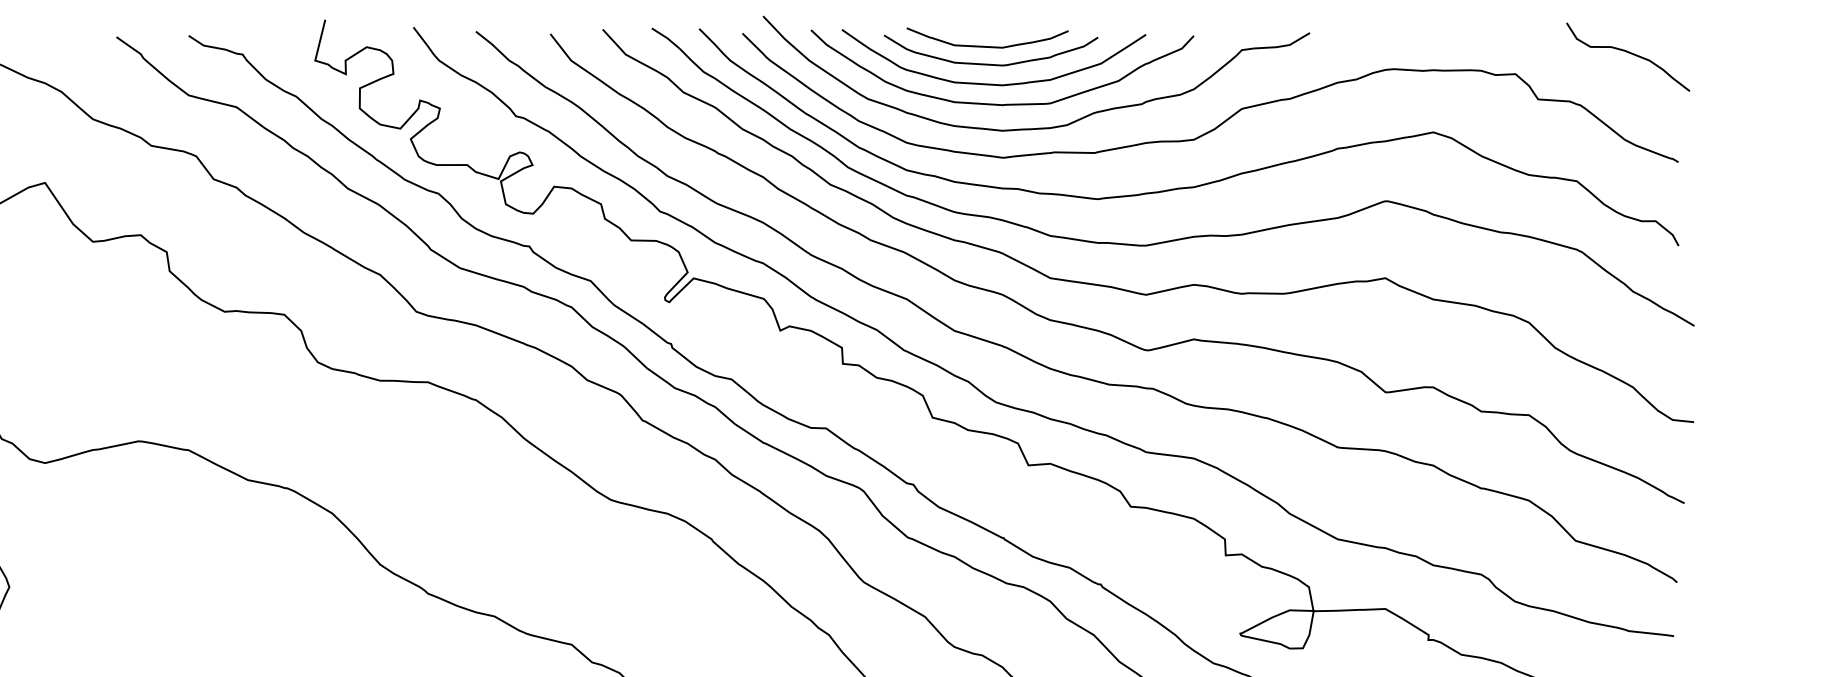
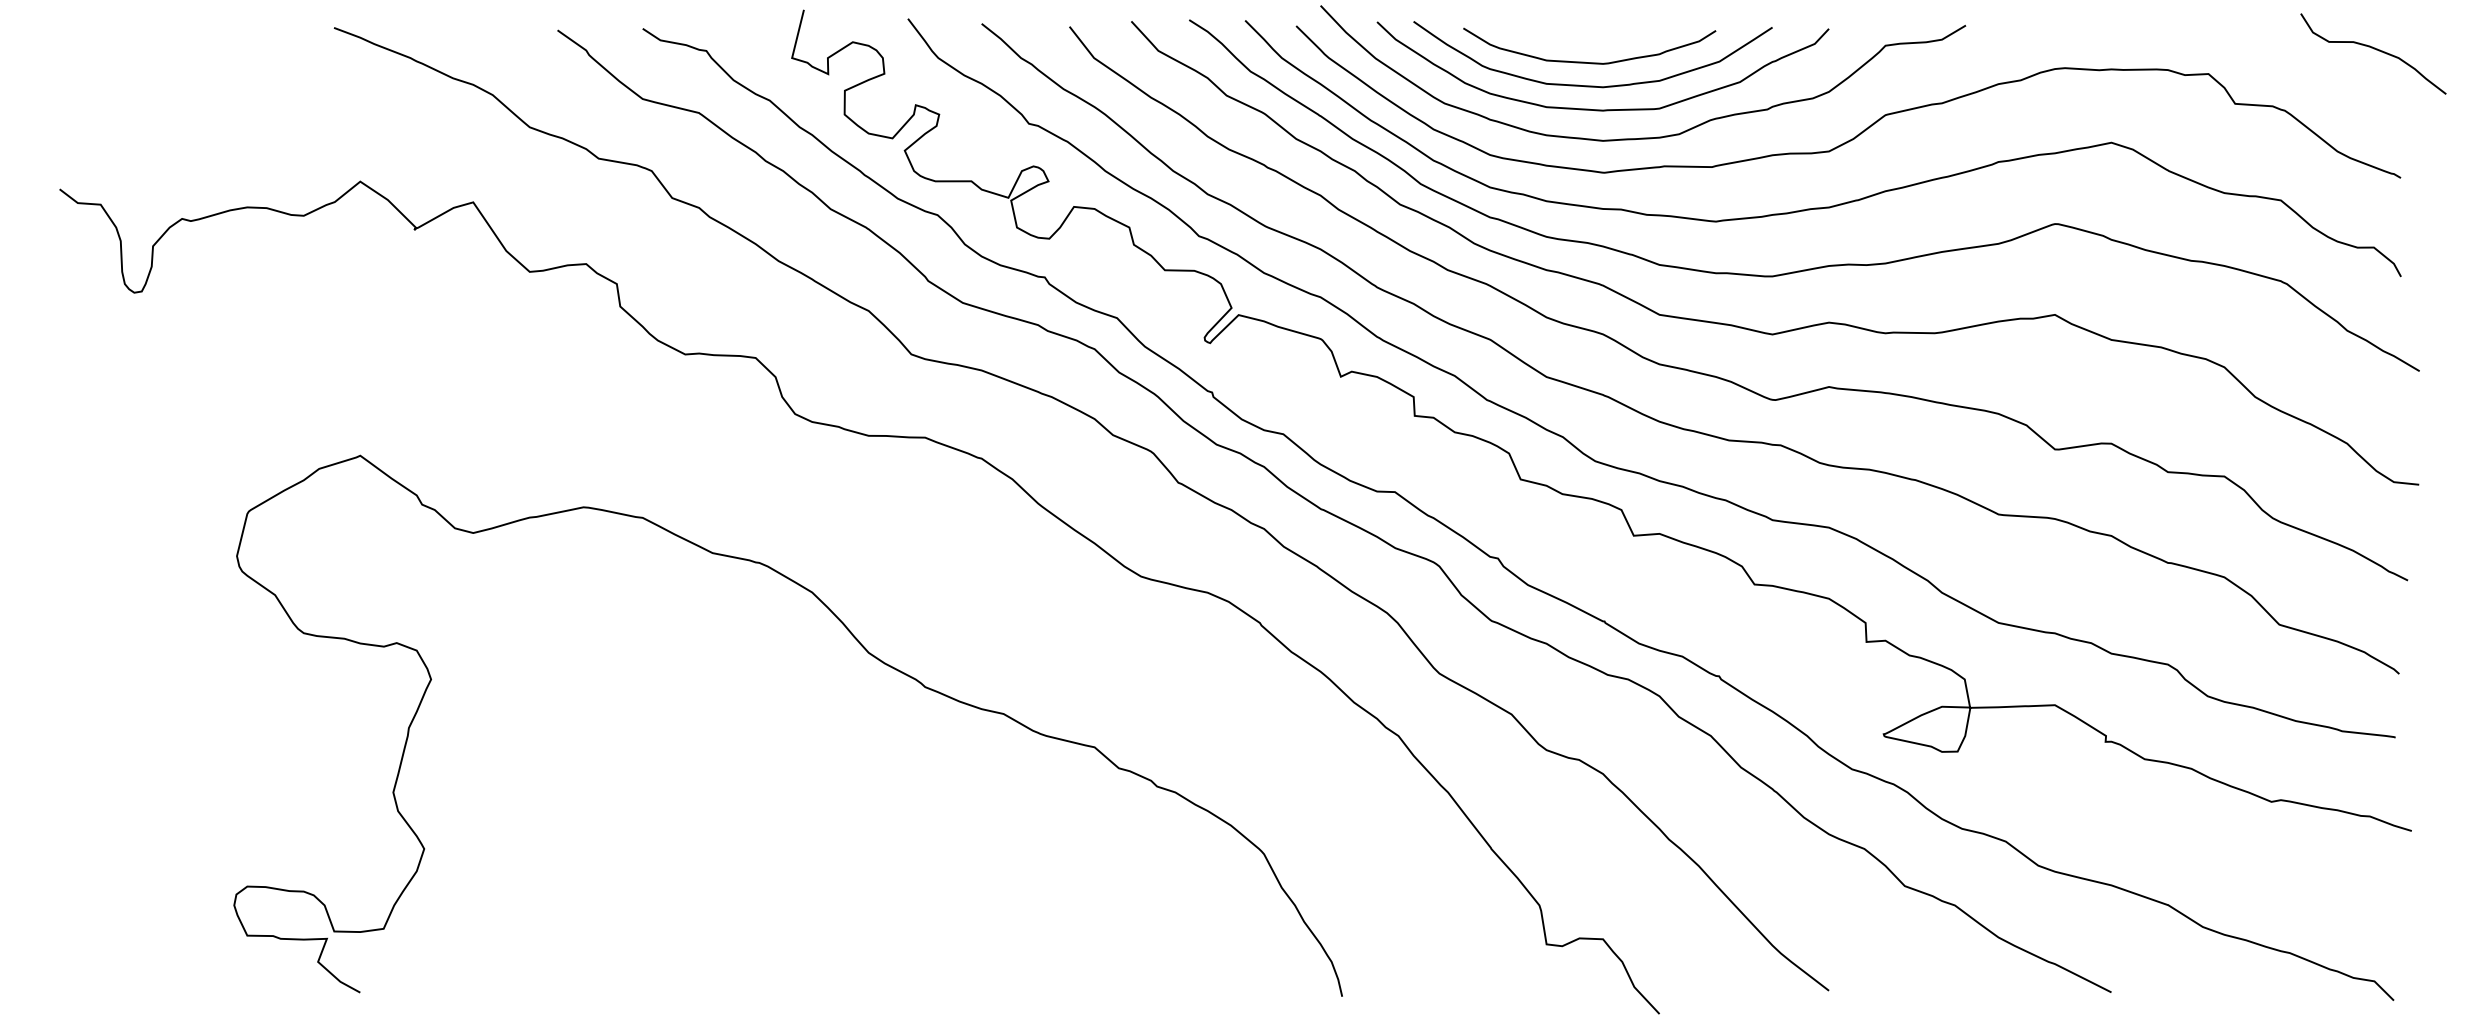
curve: (984, 45) -> (1581, 40), removed
curve: (1628, 53) -> (2373, 49), moved

